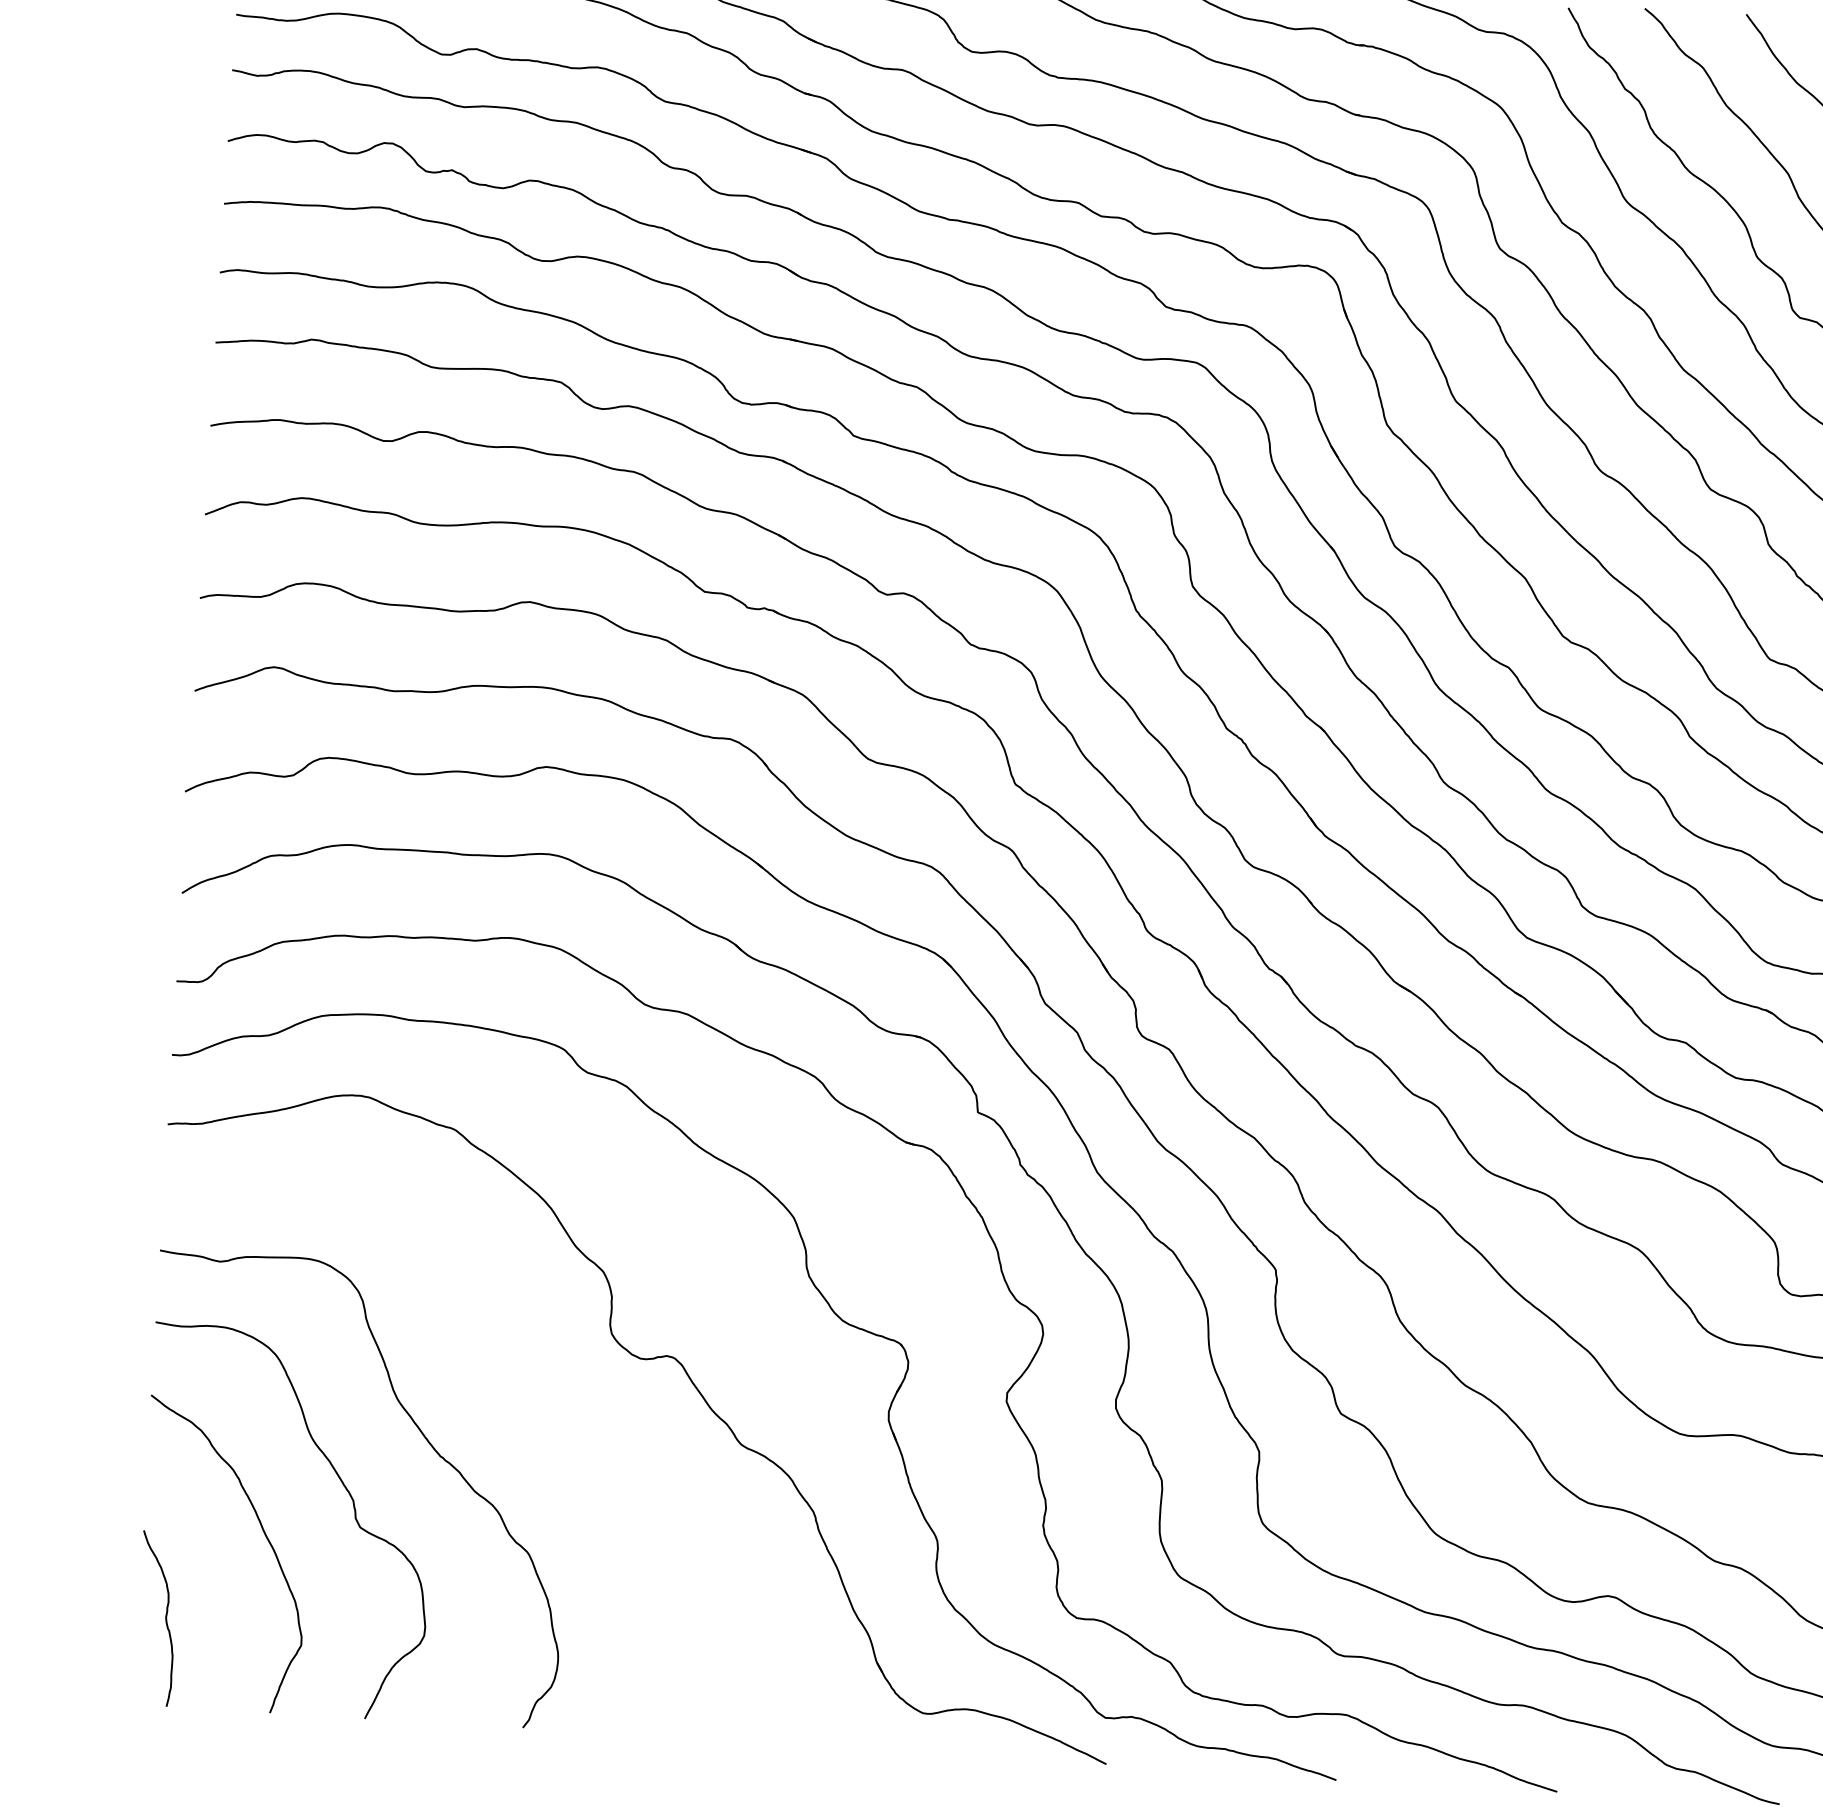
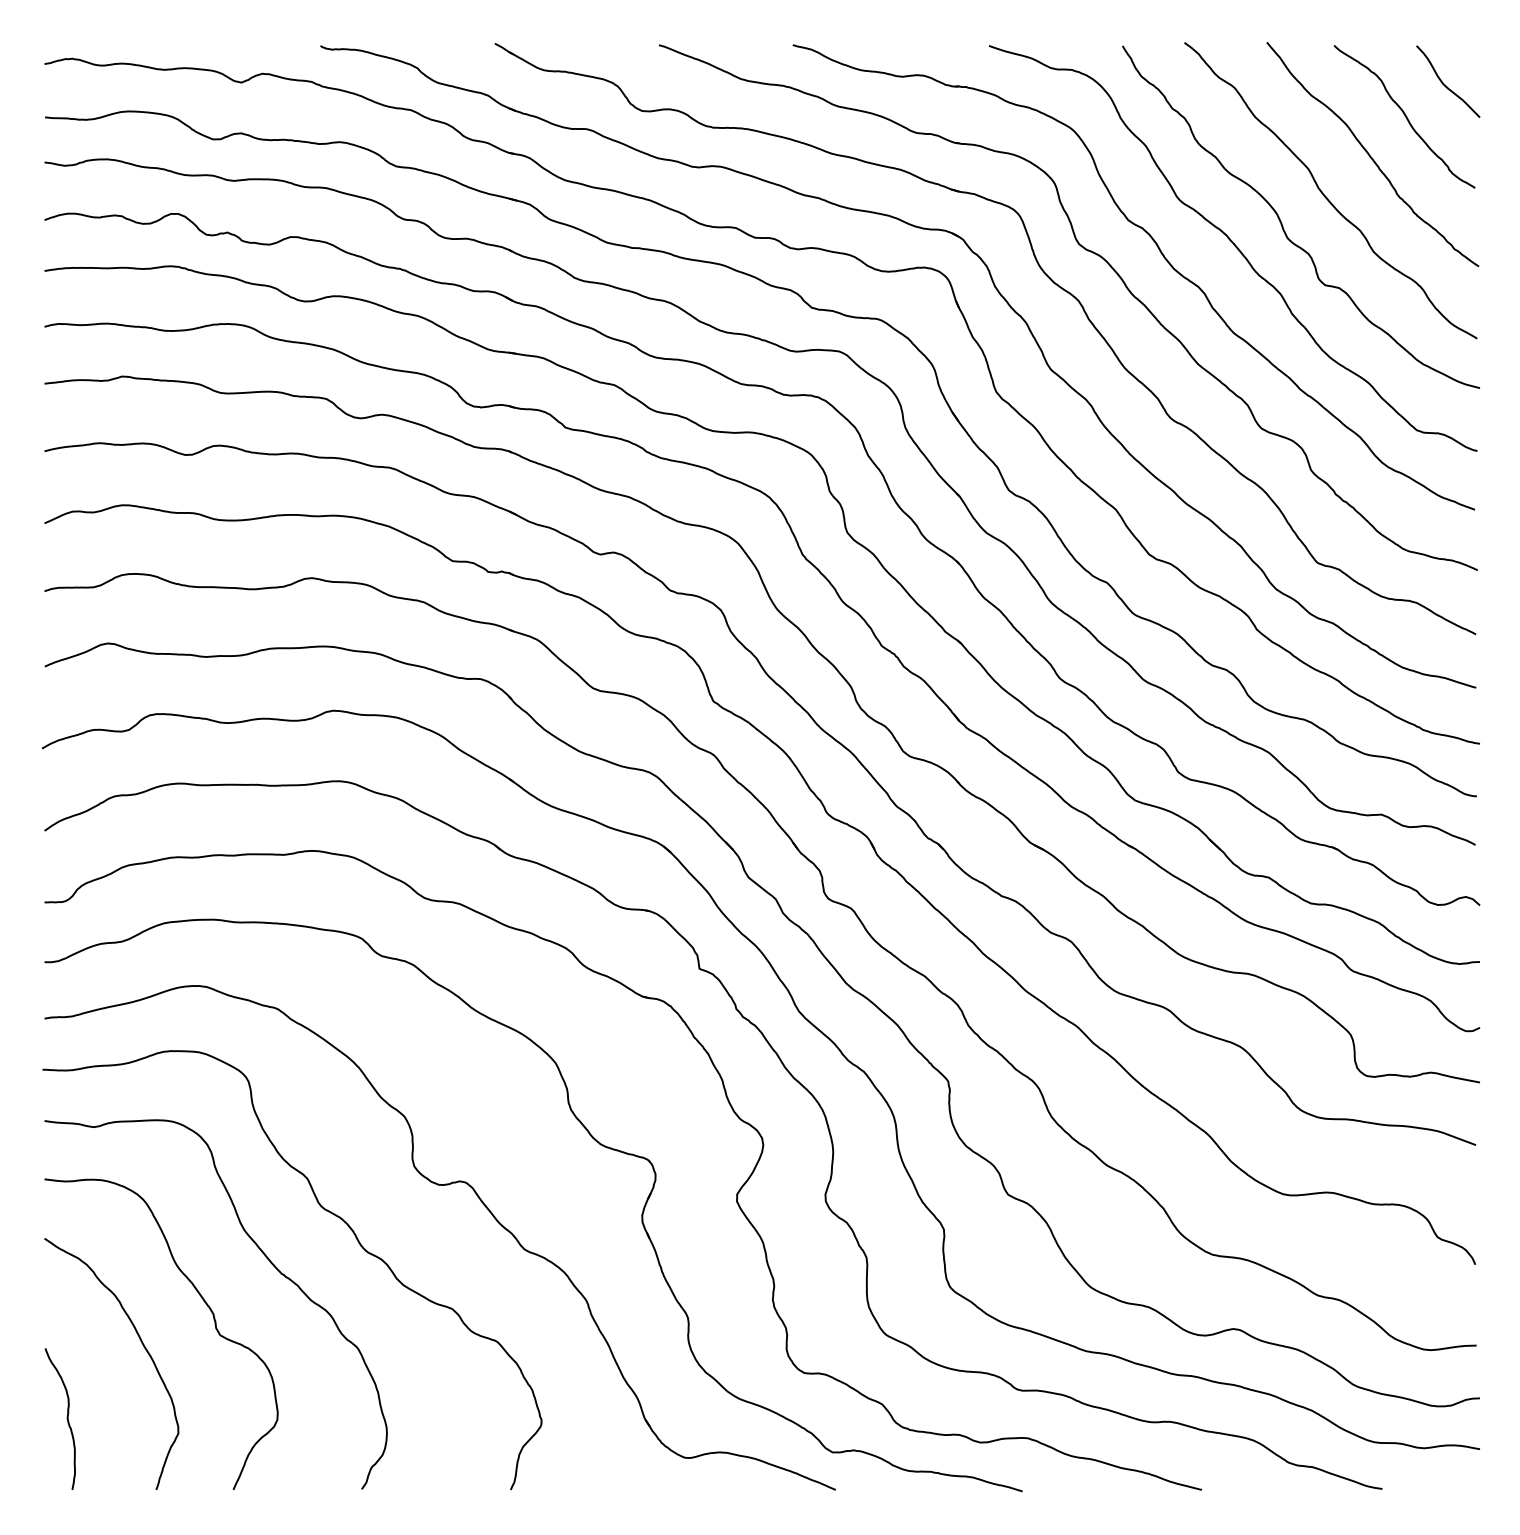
curve: (497, 1381) -> (324, 1210), added

